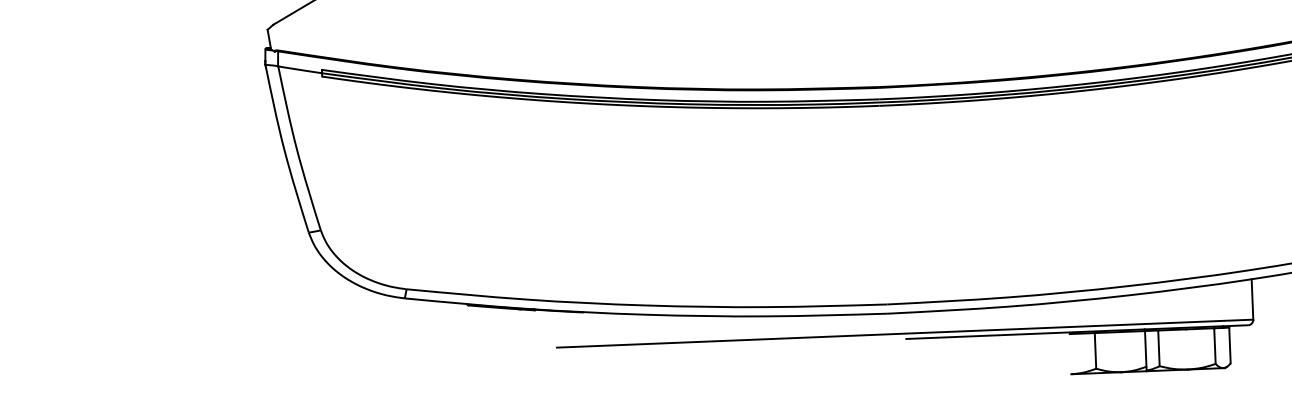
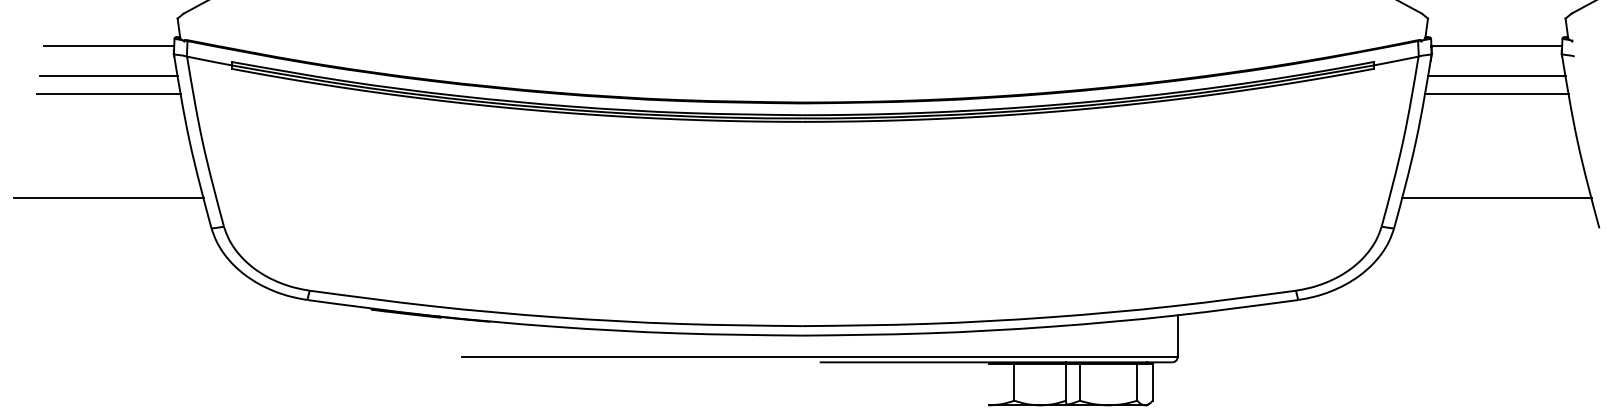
line: (201, 58) -> (108, 45), added
line: (202, 88) -> (108, 76), added
line: (203, 105) -> (108, 93), added
line: (207, 206) -> (108, 197), added

